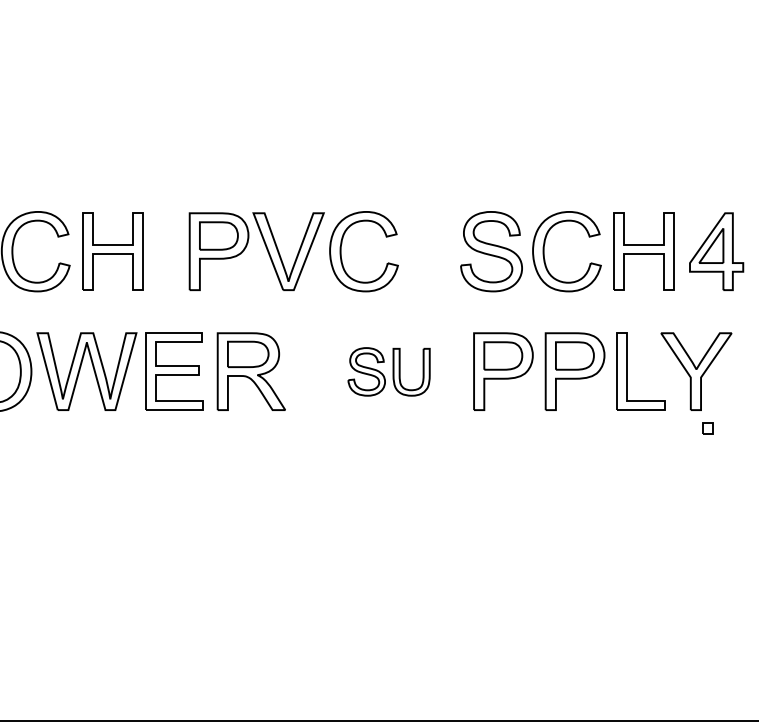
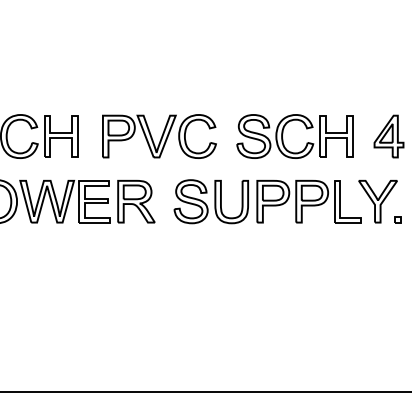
part: (546, 246) -> (283, 133), moved
part: (387, 371) -> (210, 201), size x1.67
part: (706, 428) -> (397, 219), moved

